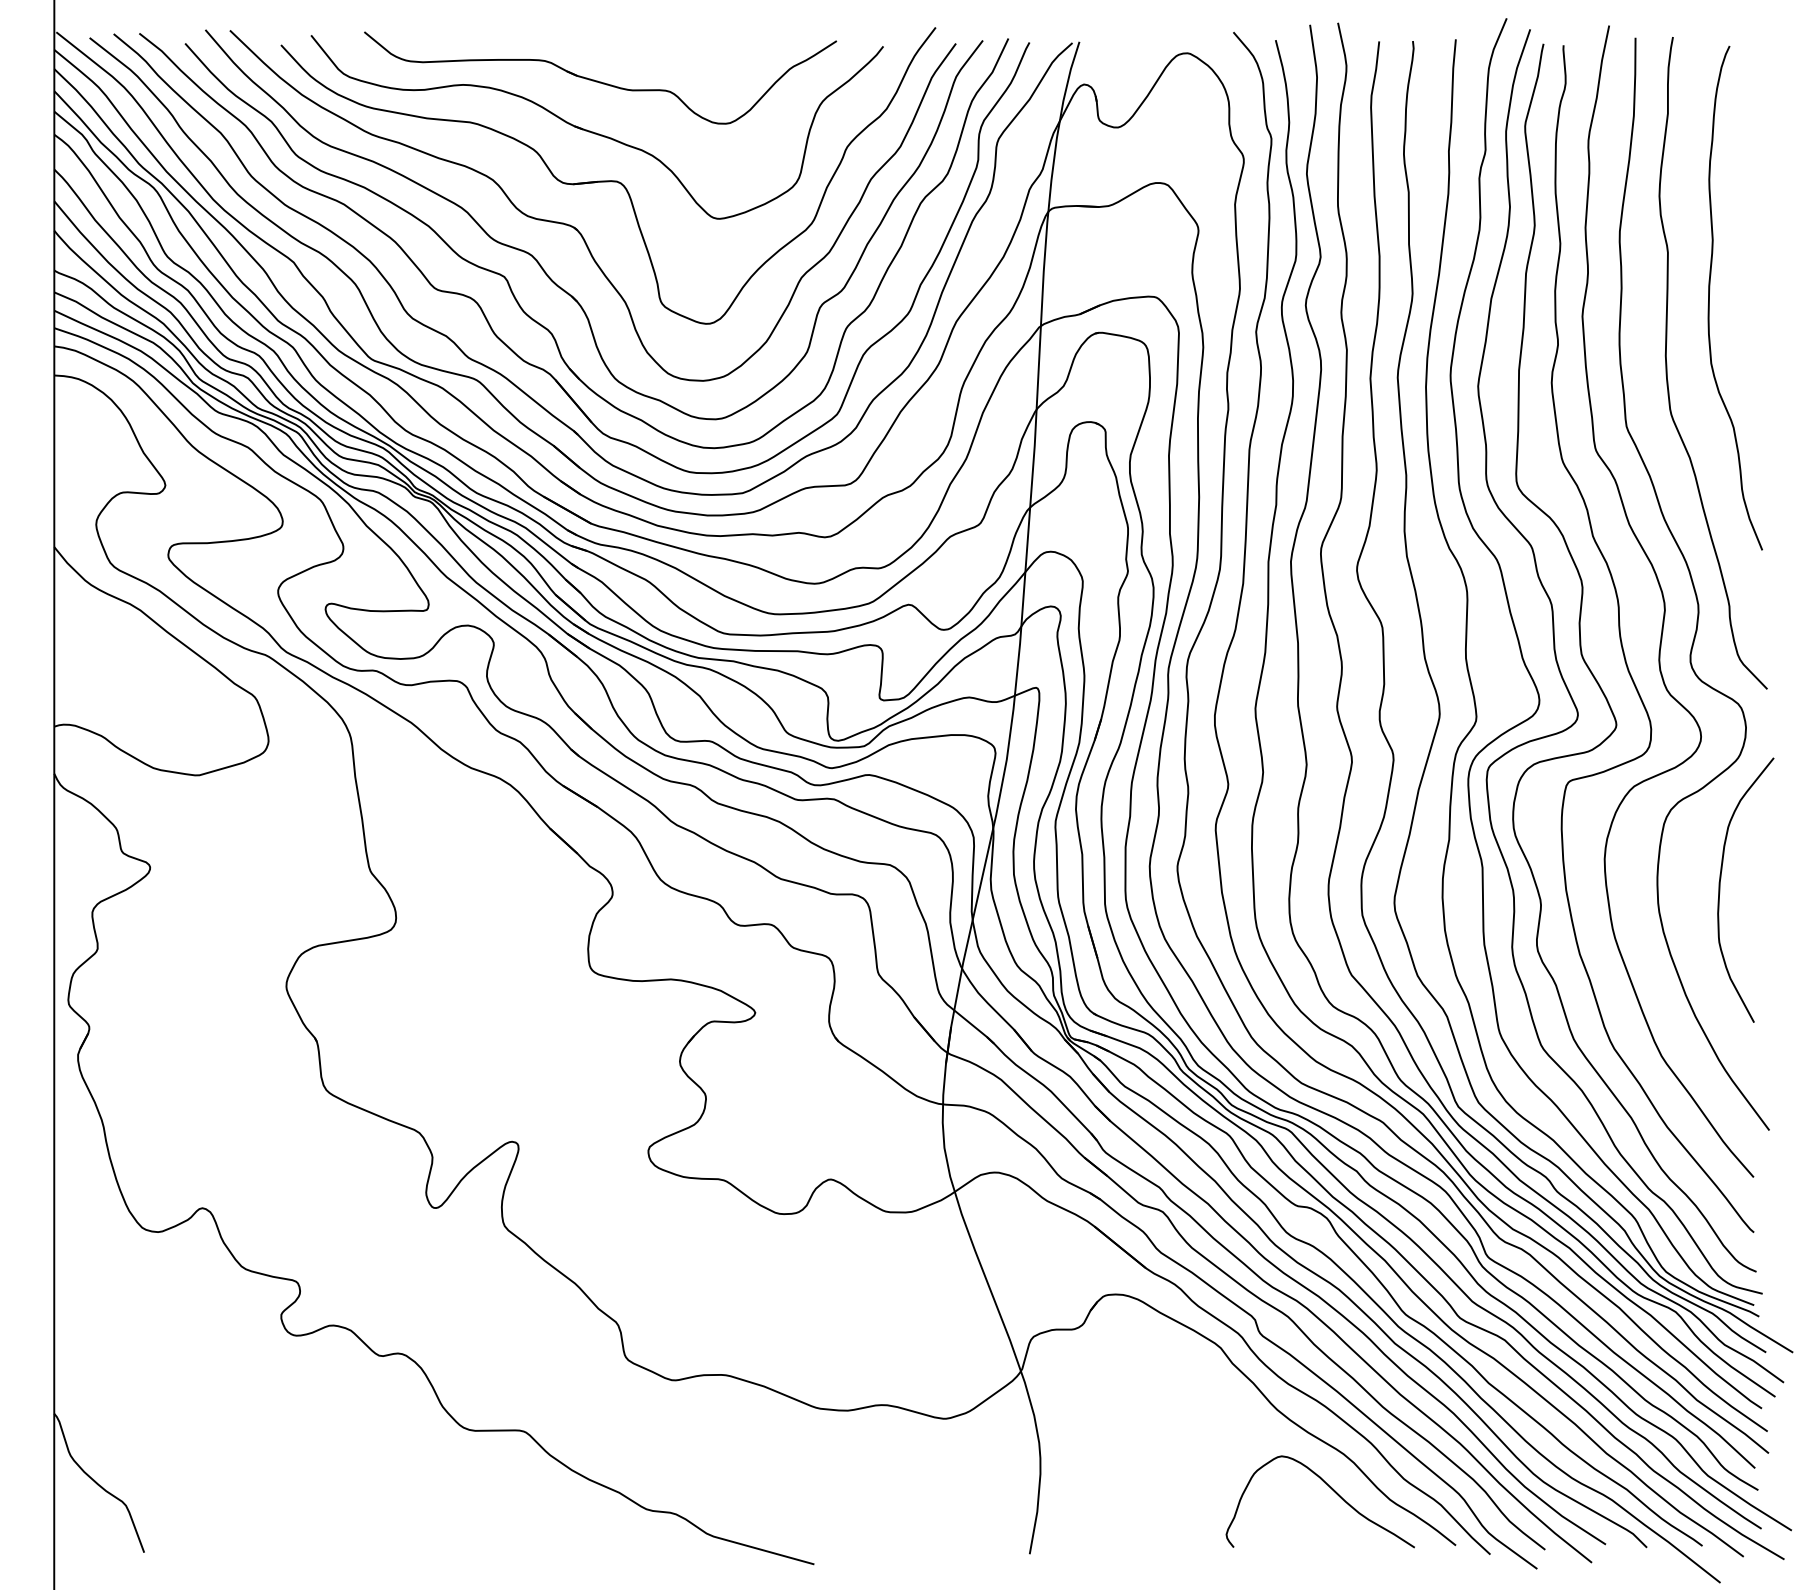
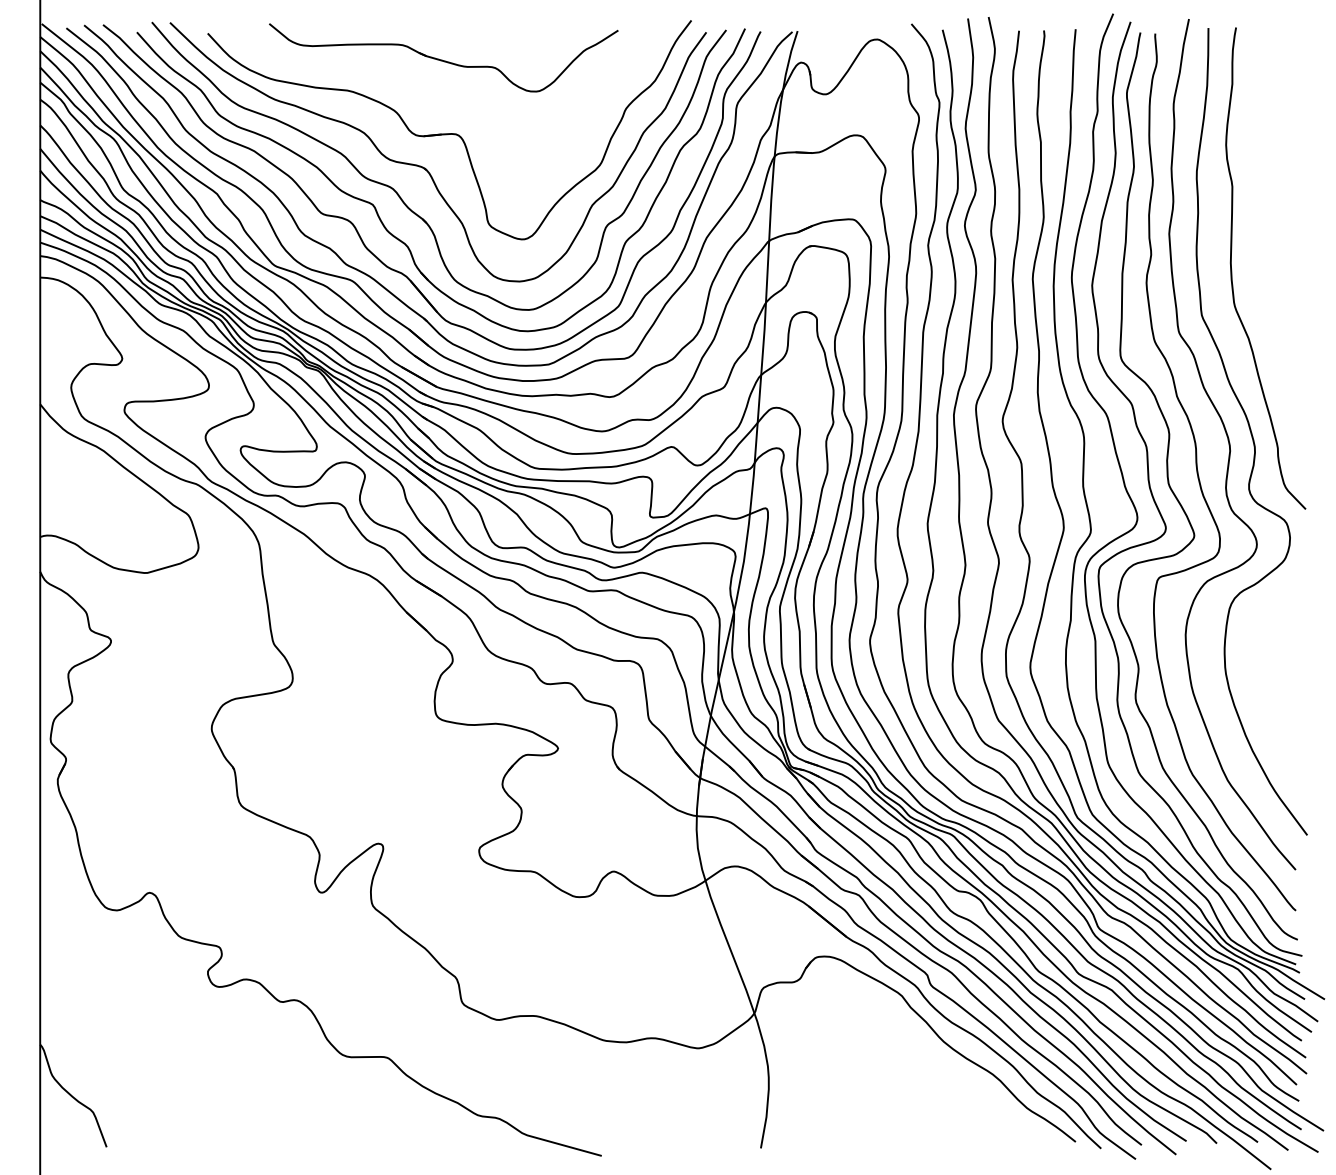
part: (596, 127) -> (440, 94), removed
curve: (1709, 297) -> (1263, 219), removed
curve: (1720, 889) -> (1271, 657), removed
curve: (1331, 1489) -> (983, 1100), removed

